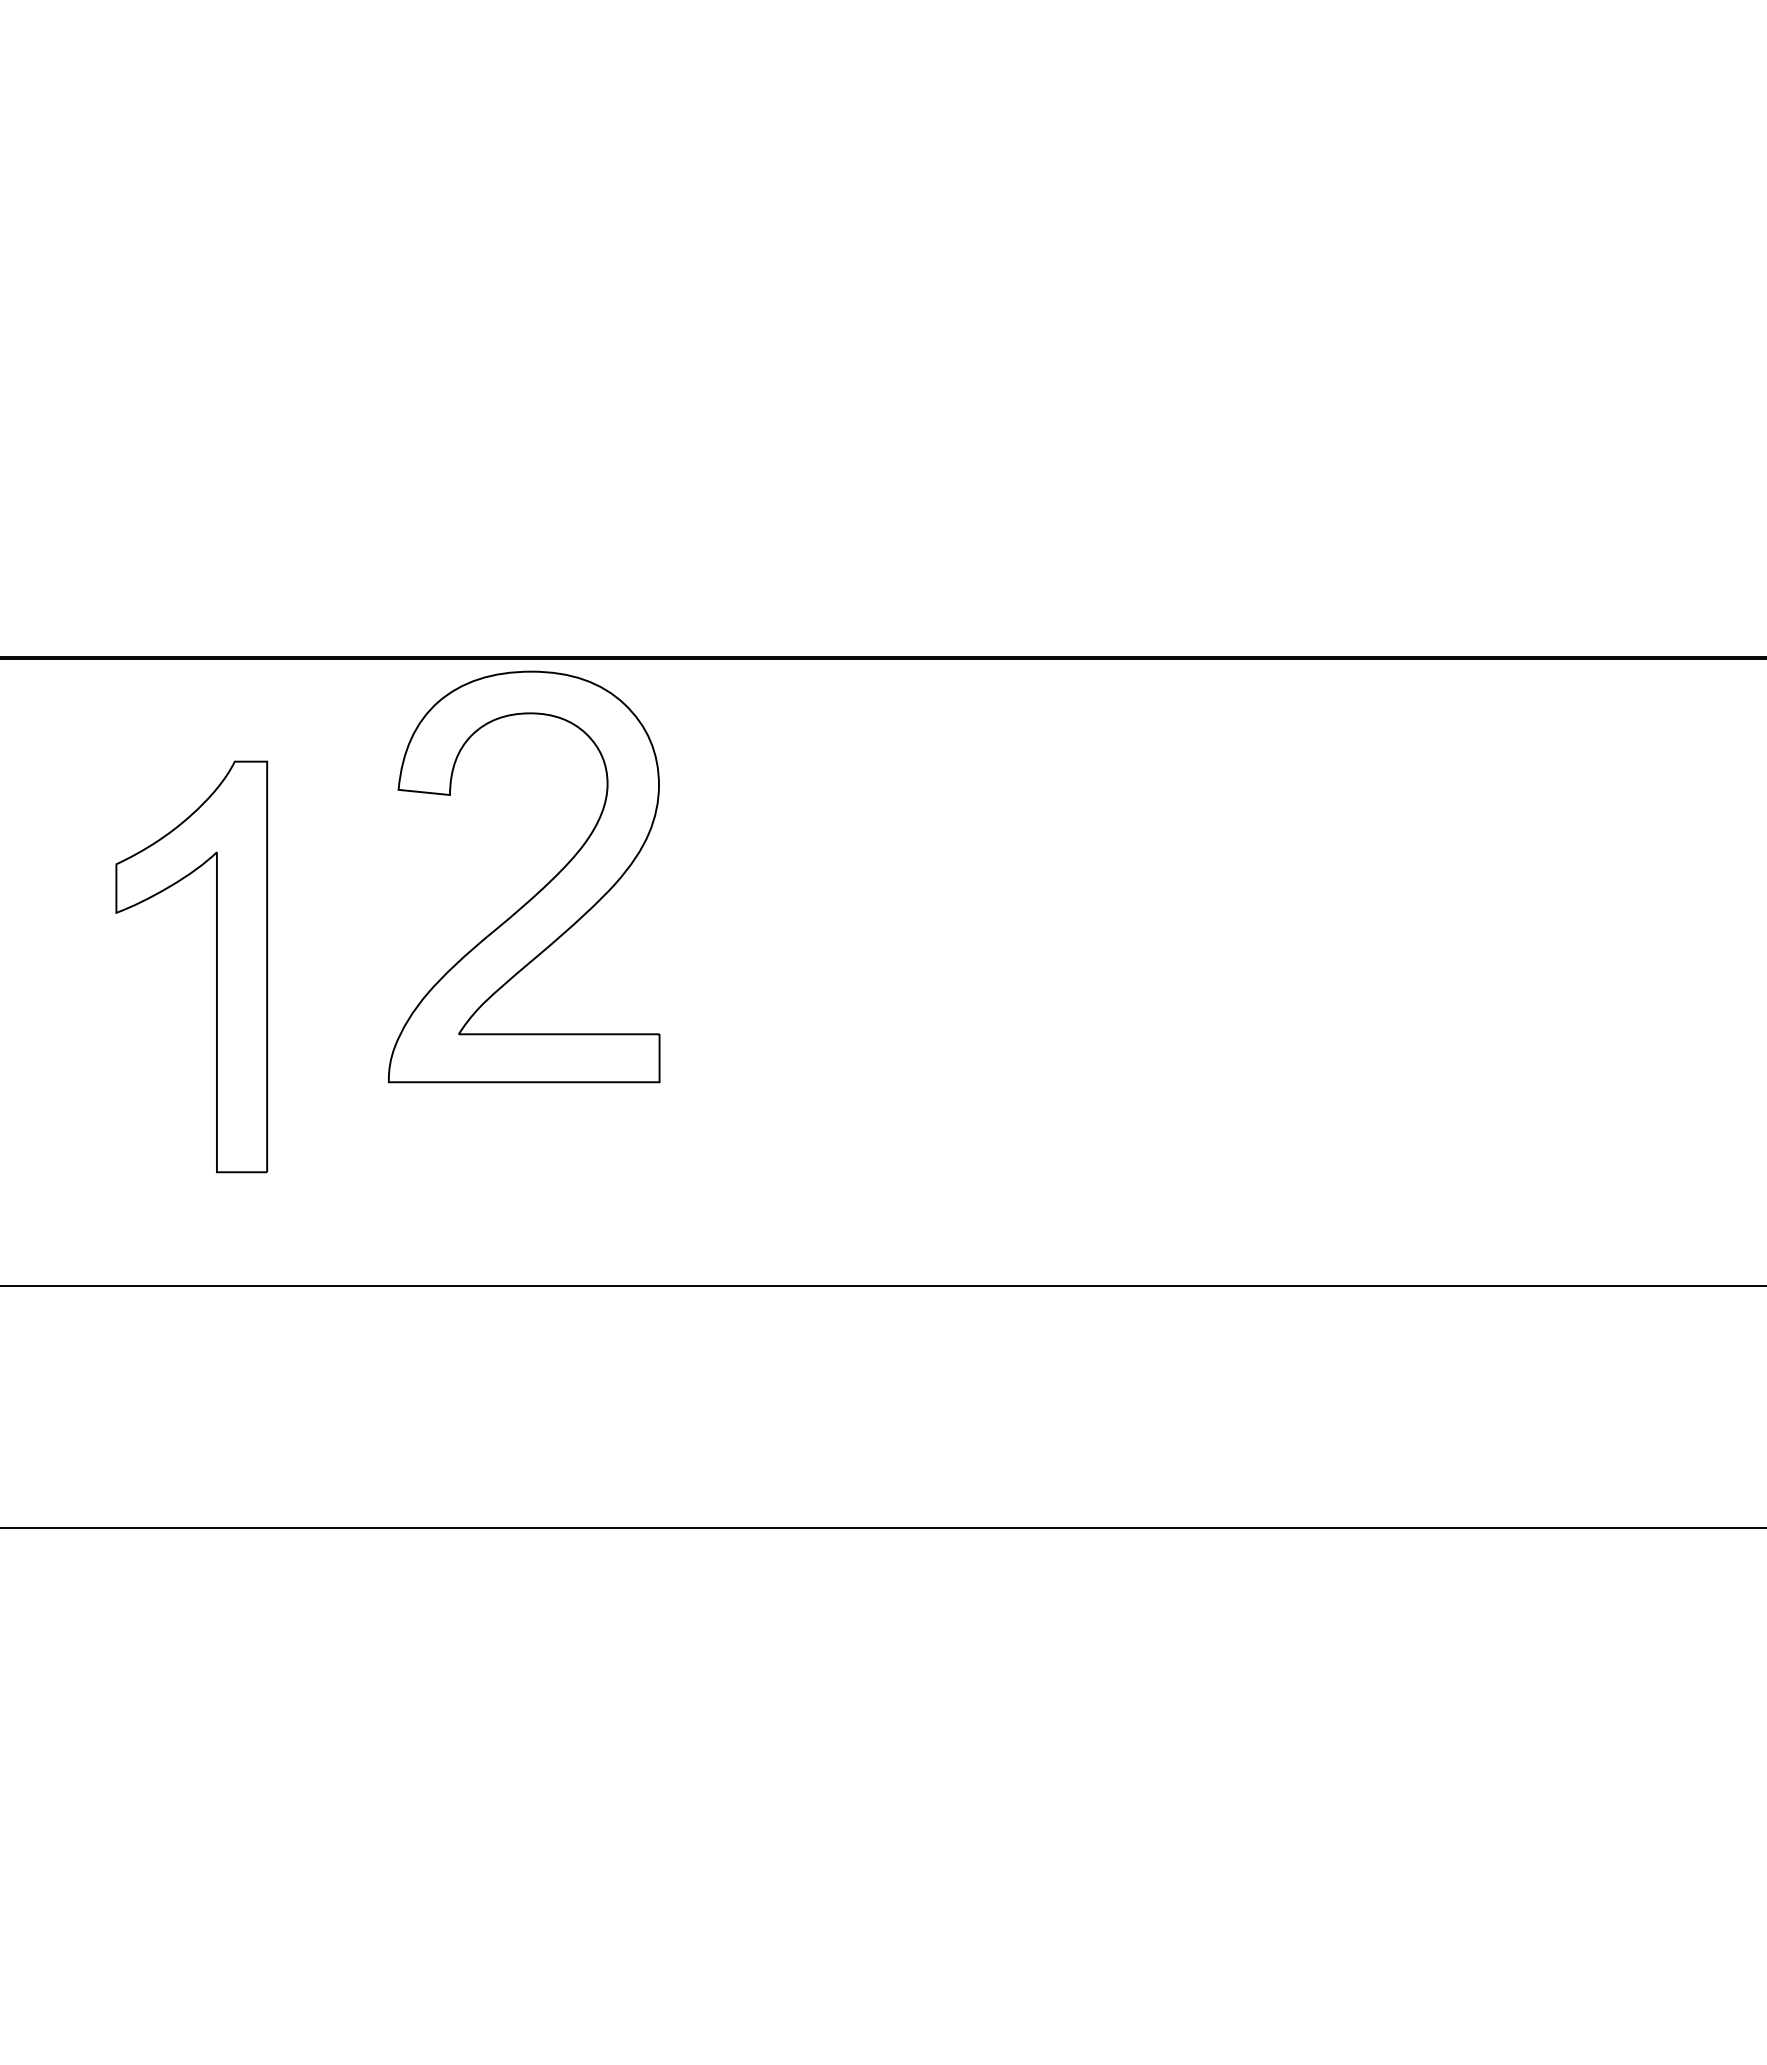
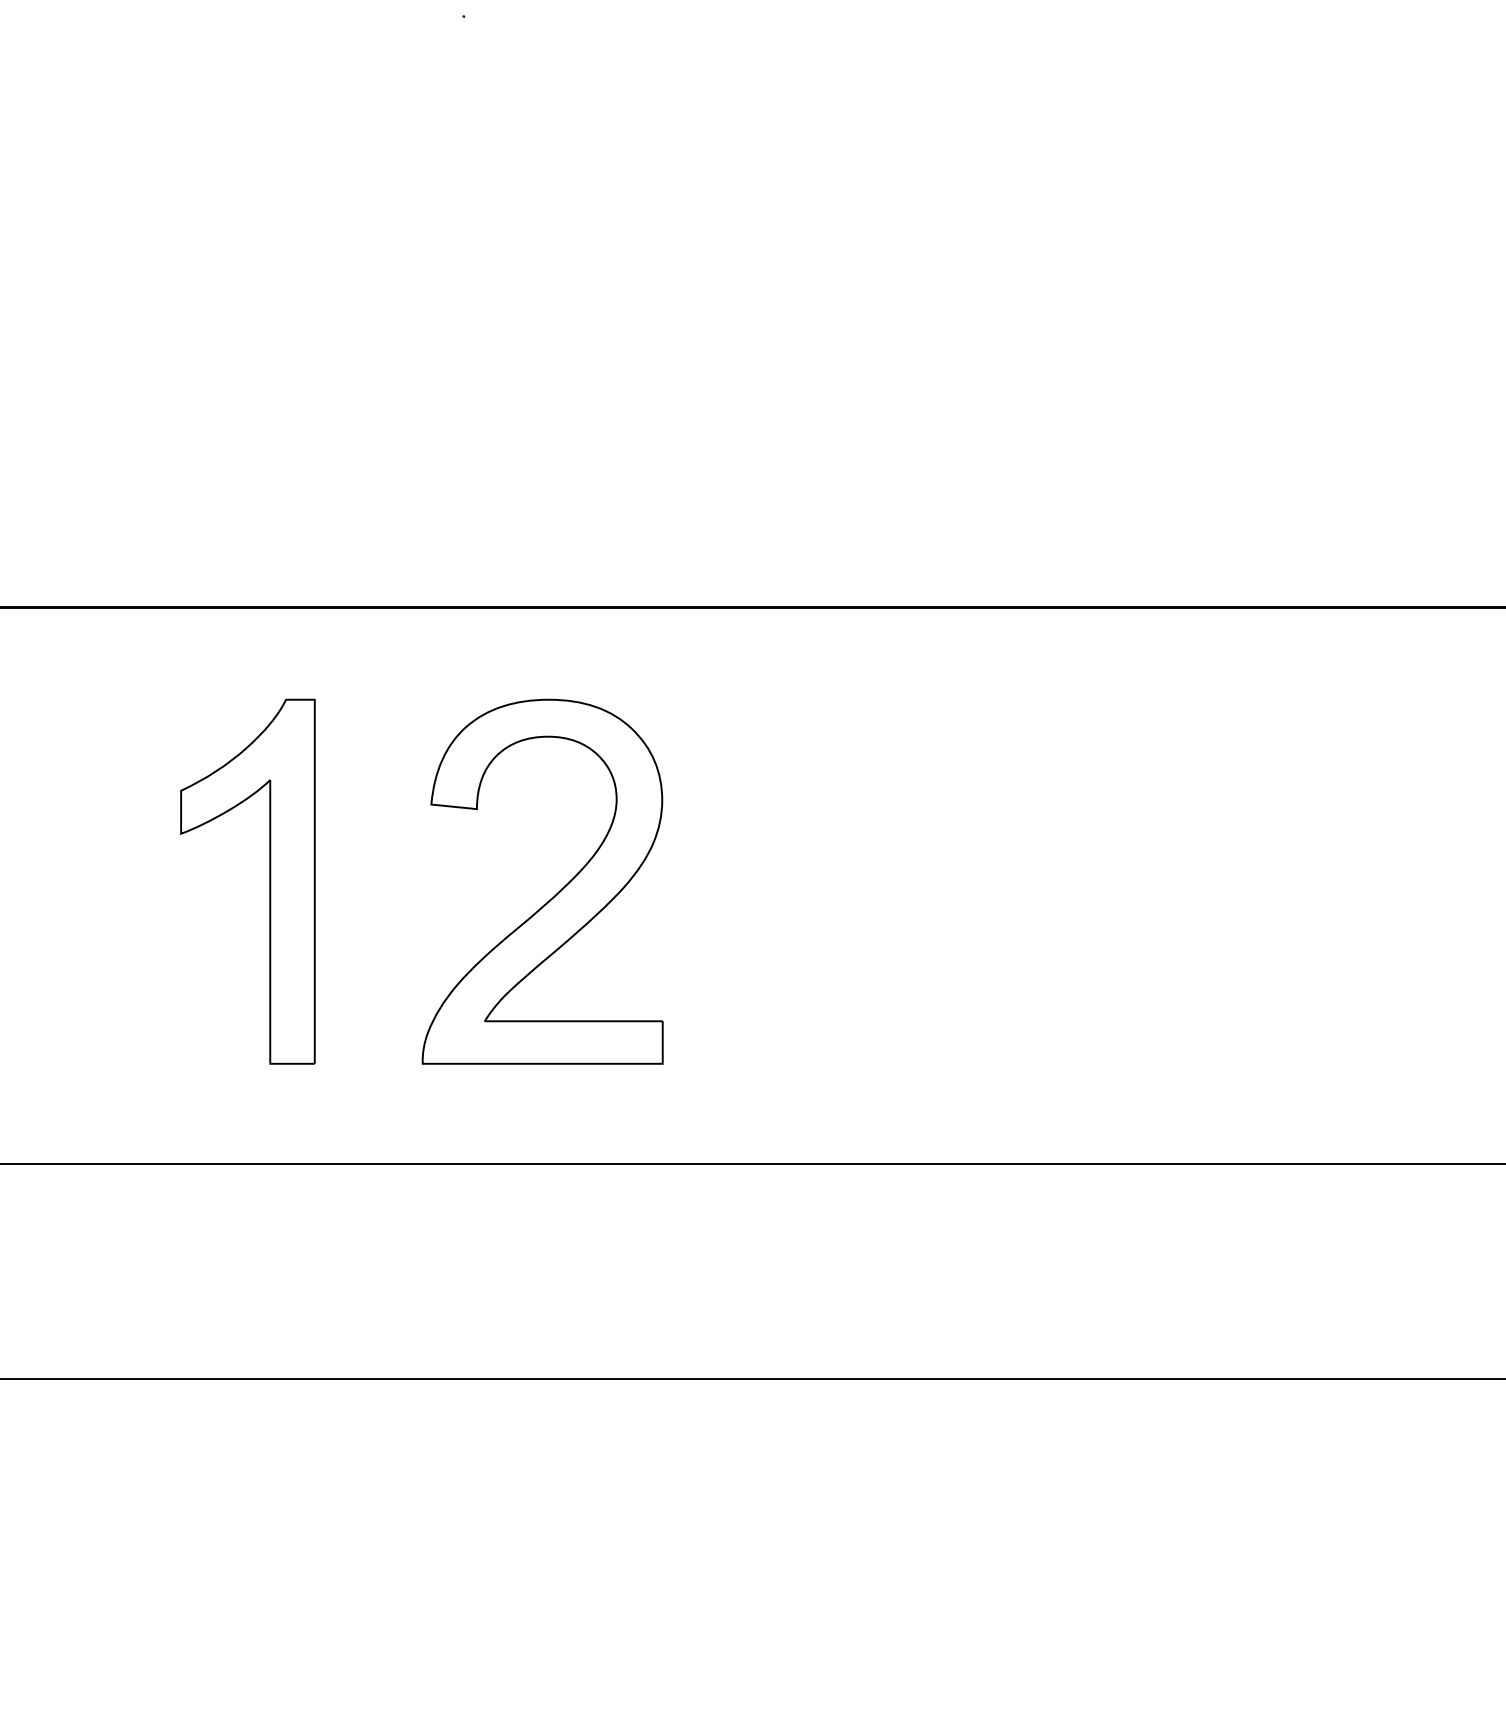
part: (538, 891) -> (555, 894), moved

